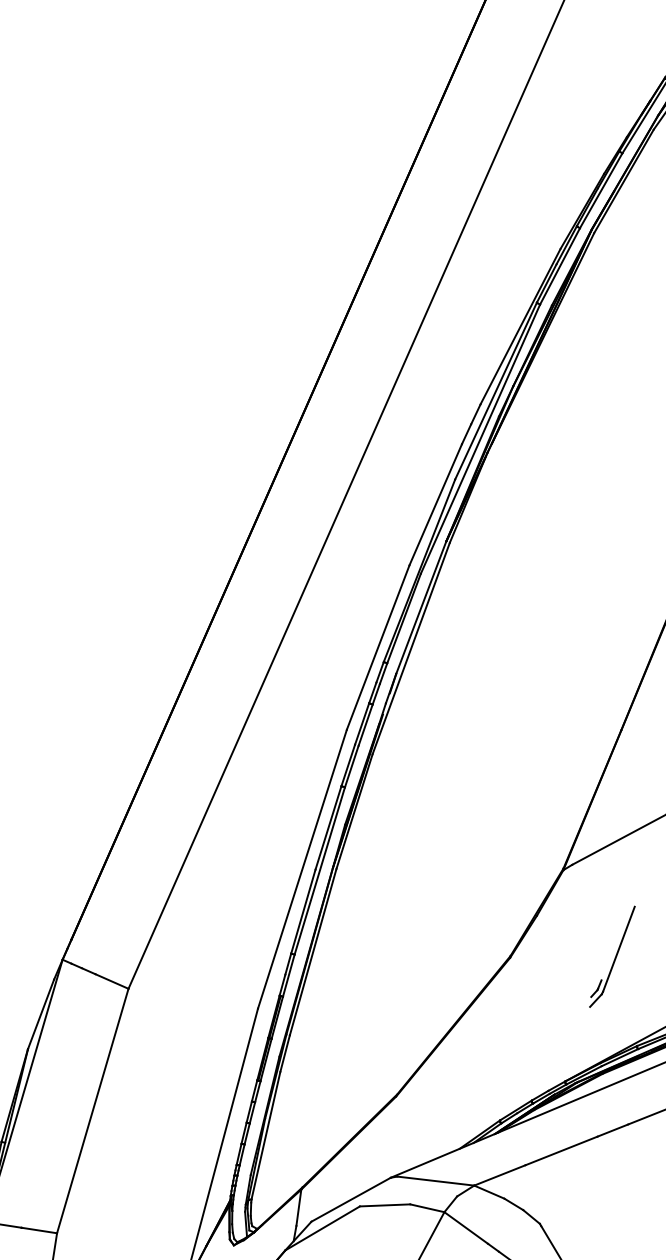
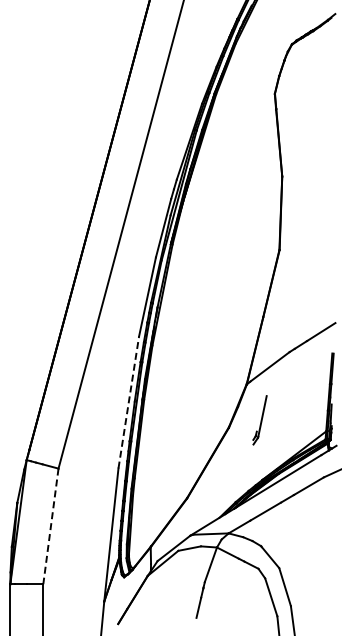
line: (301, 869) -> (128, 402), solid -> dashed
part: (611, 957) -> (259, 420), moved
line: (91, 1111) -> (50, 526), solid -> dashed

